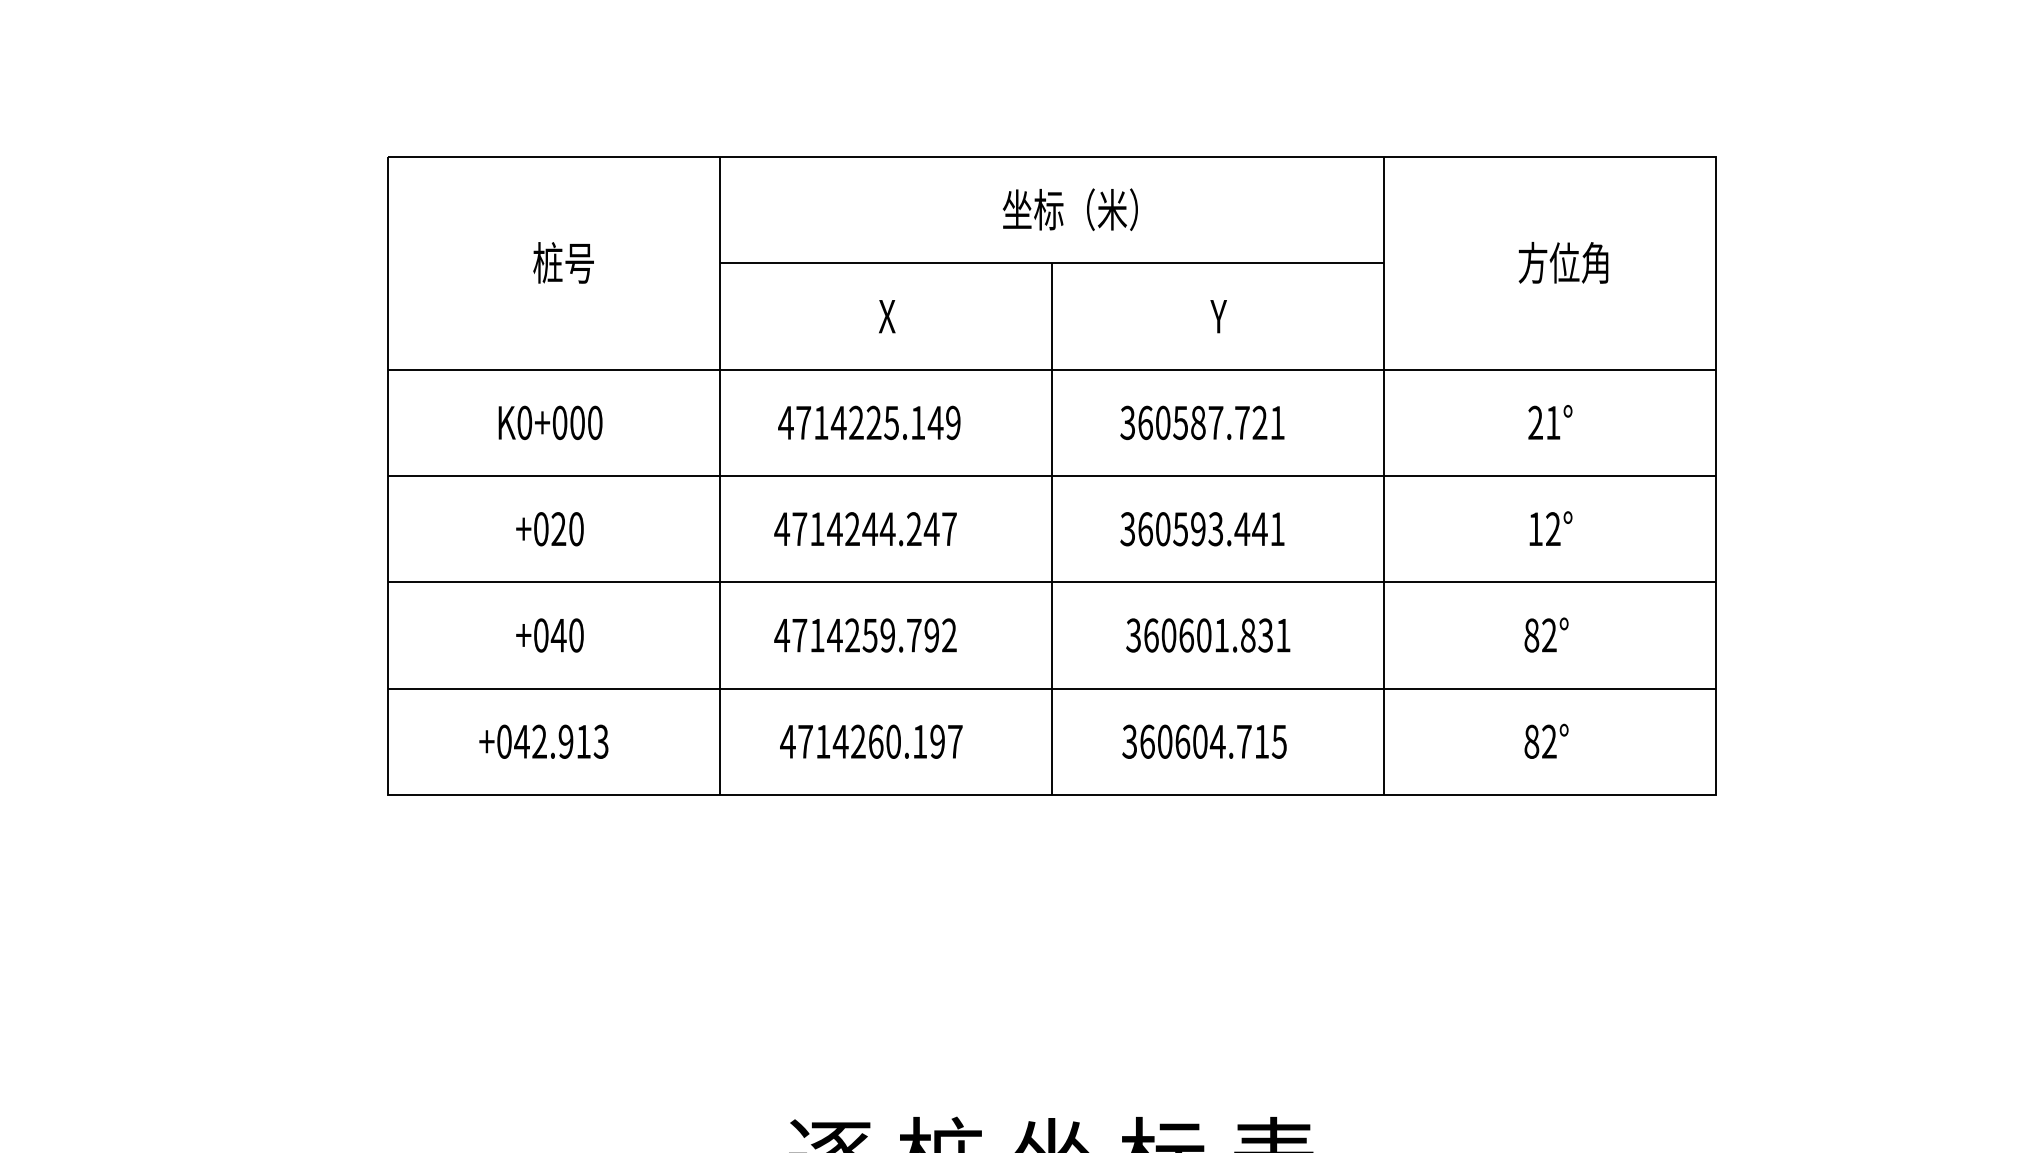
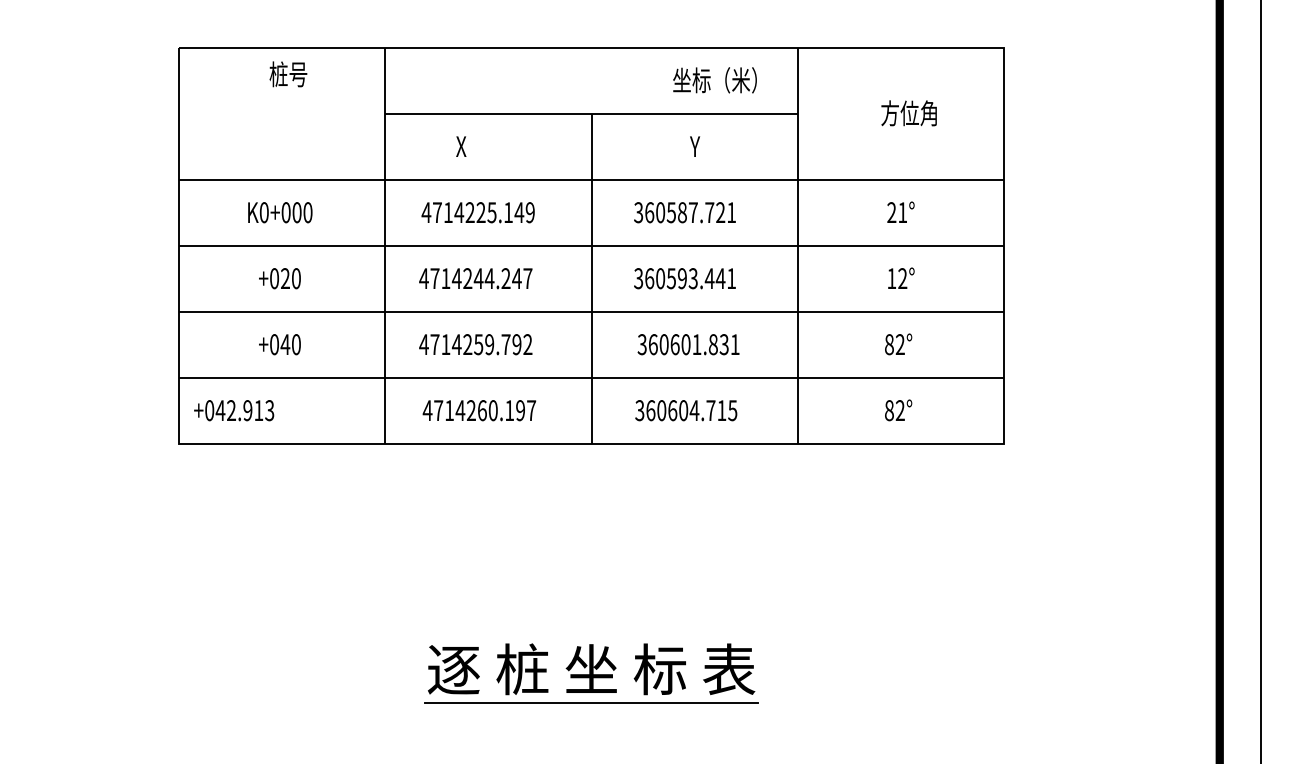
text: (1069, 209) -> (714, 80), moved
text: (563, 263) -> (288, 74), moved
text: (887, 316) -> (461, 146), moved
text: (544, 741) -> (234, 410), moved

